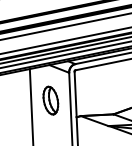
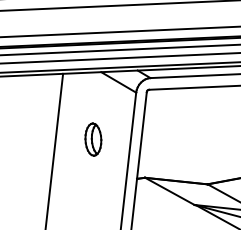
part: (50, 100) -> (92, 139), size x0.6

